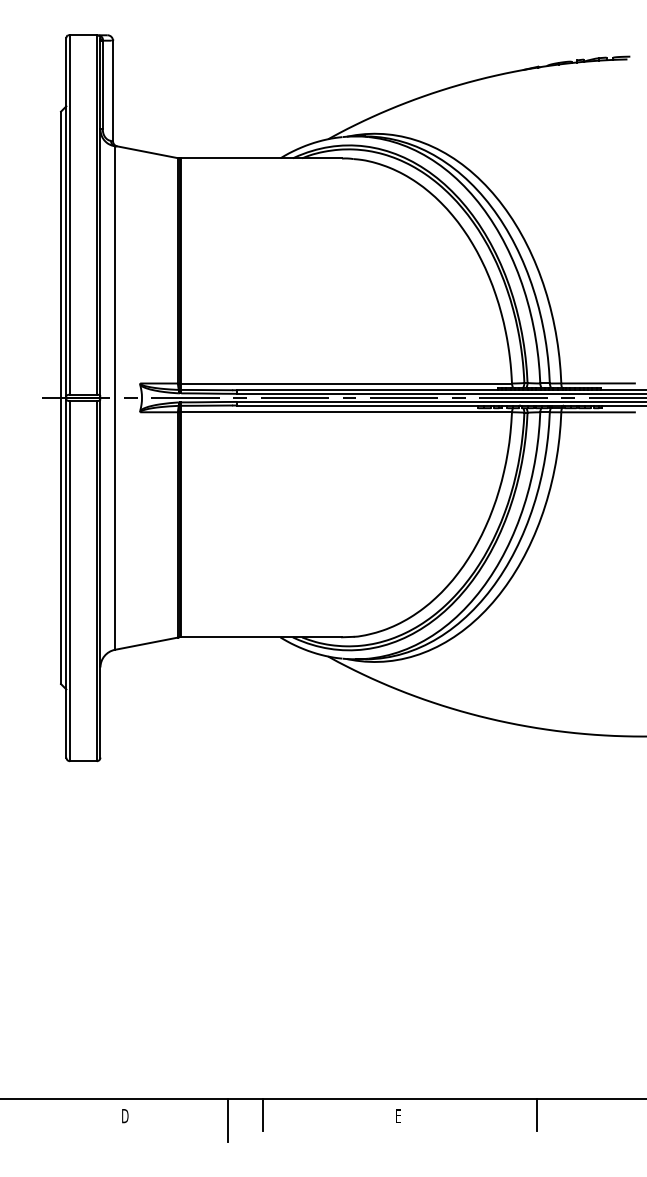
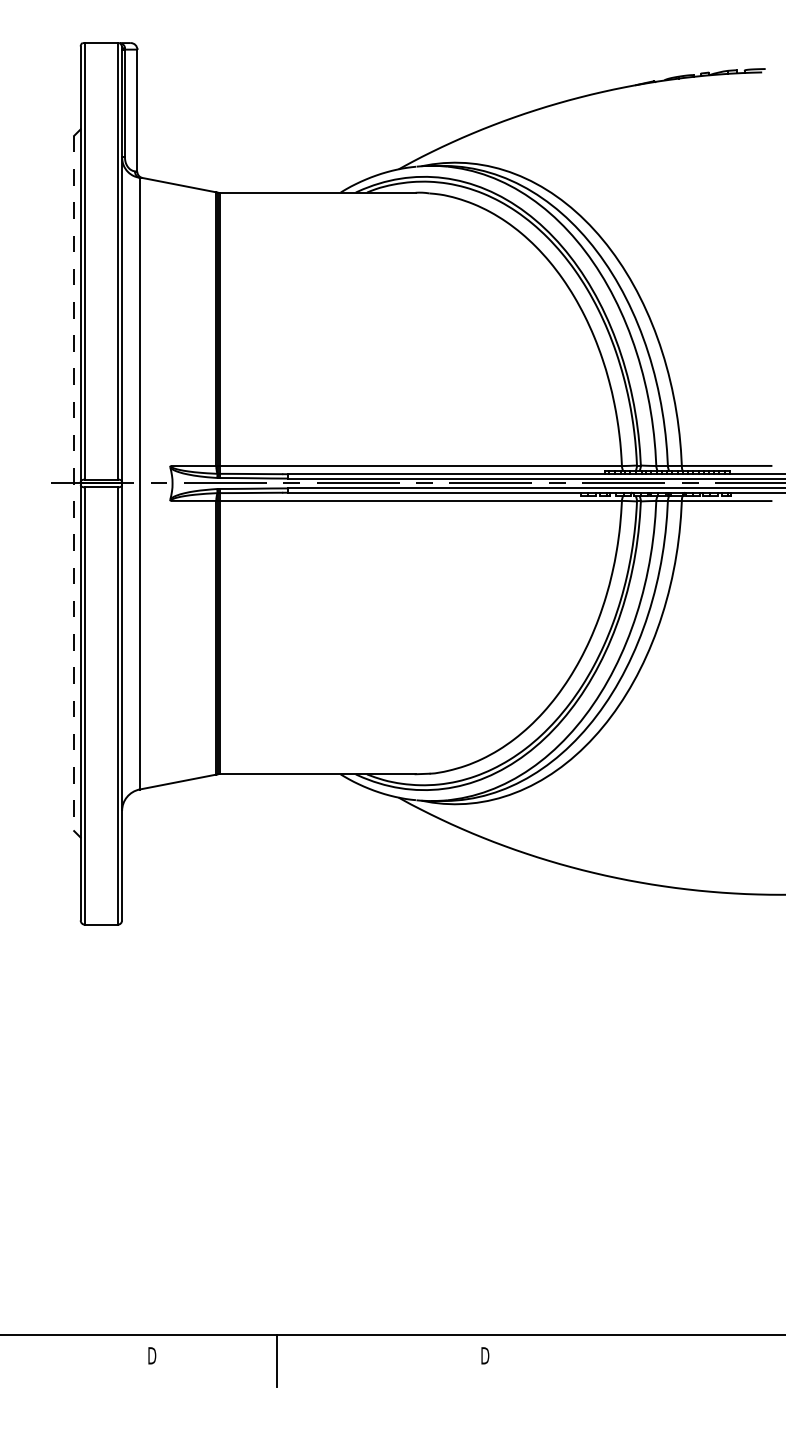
line: (61, 398) -> (74, 484), solid -> dashed
line: (263, 1114) -> (320, 1353), removed
line: (537, 1114) -> (652, 1353), removed
text: (399, 1116) -> (485, 1356), E -> D

